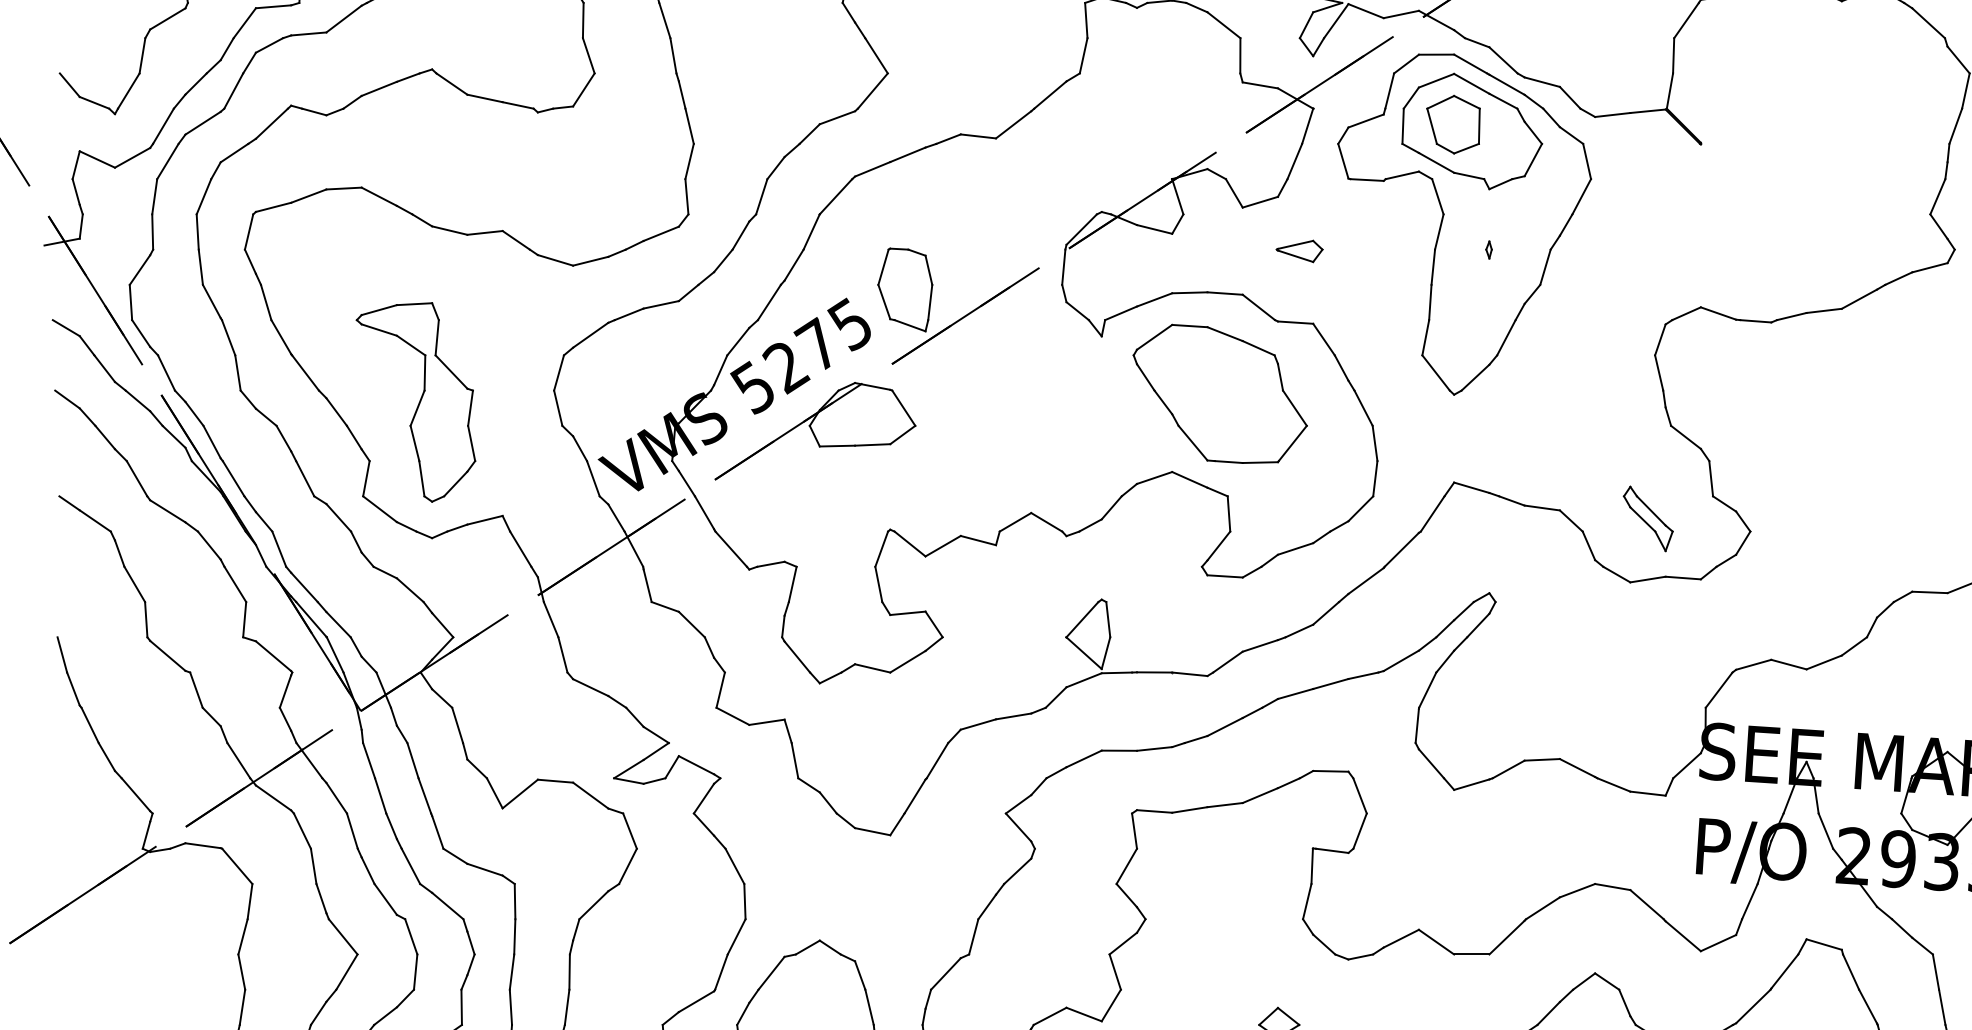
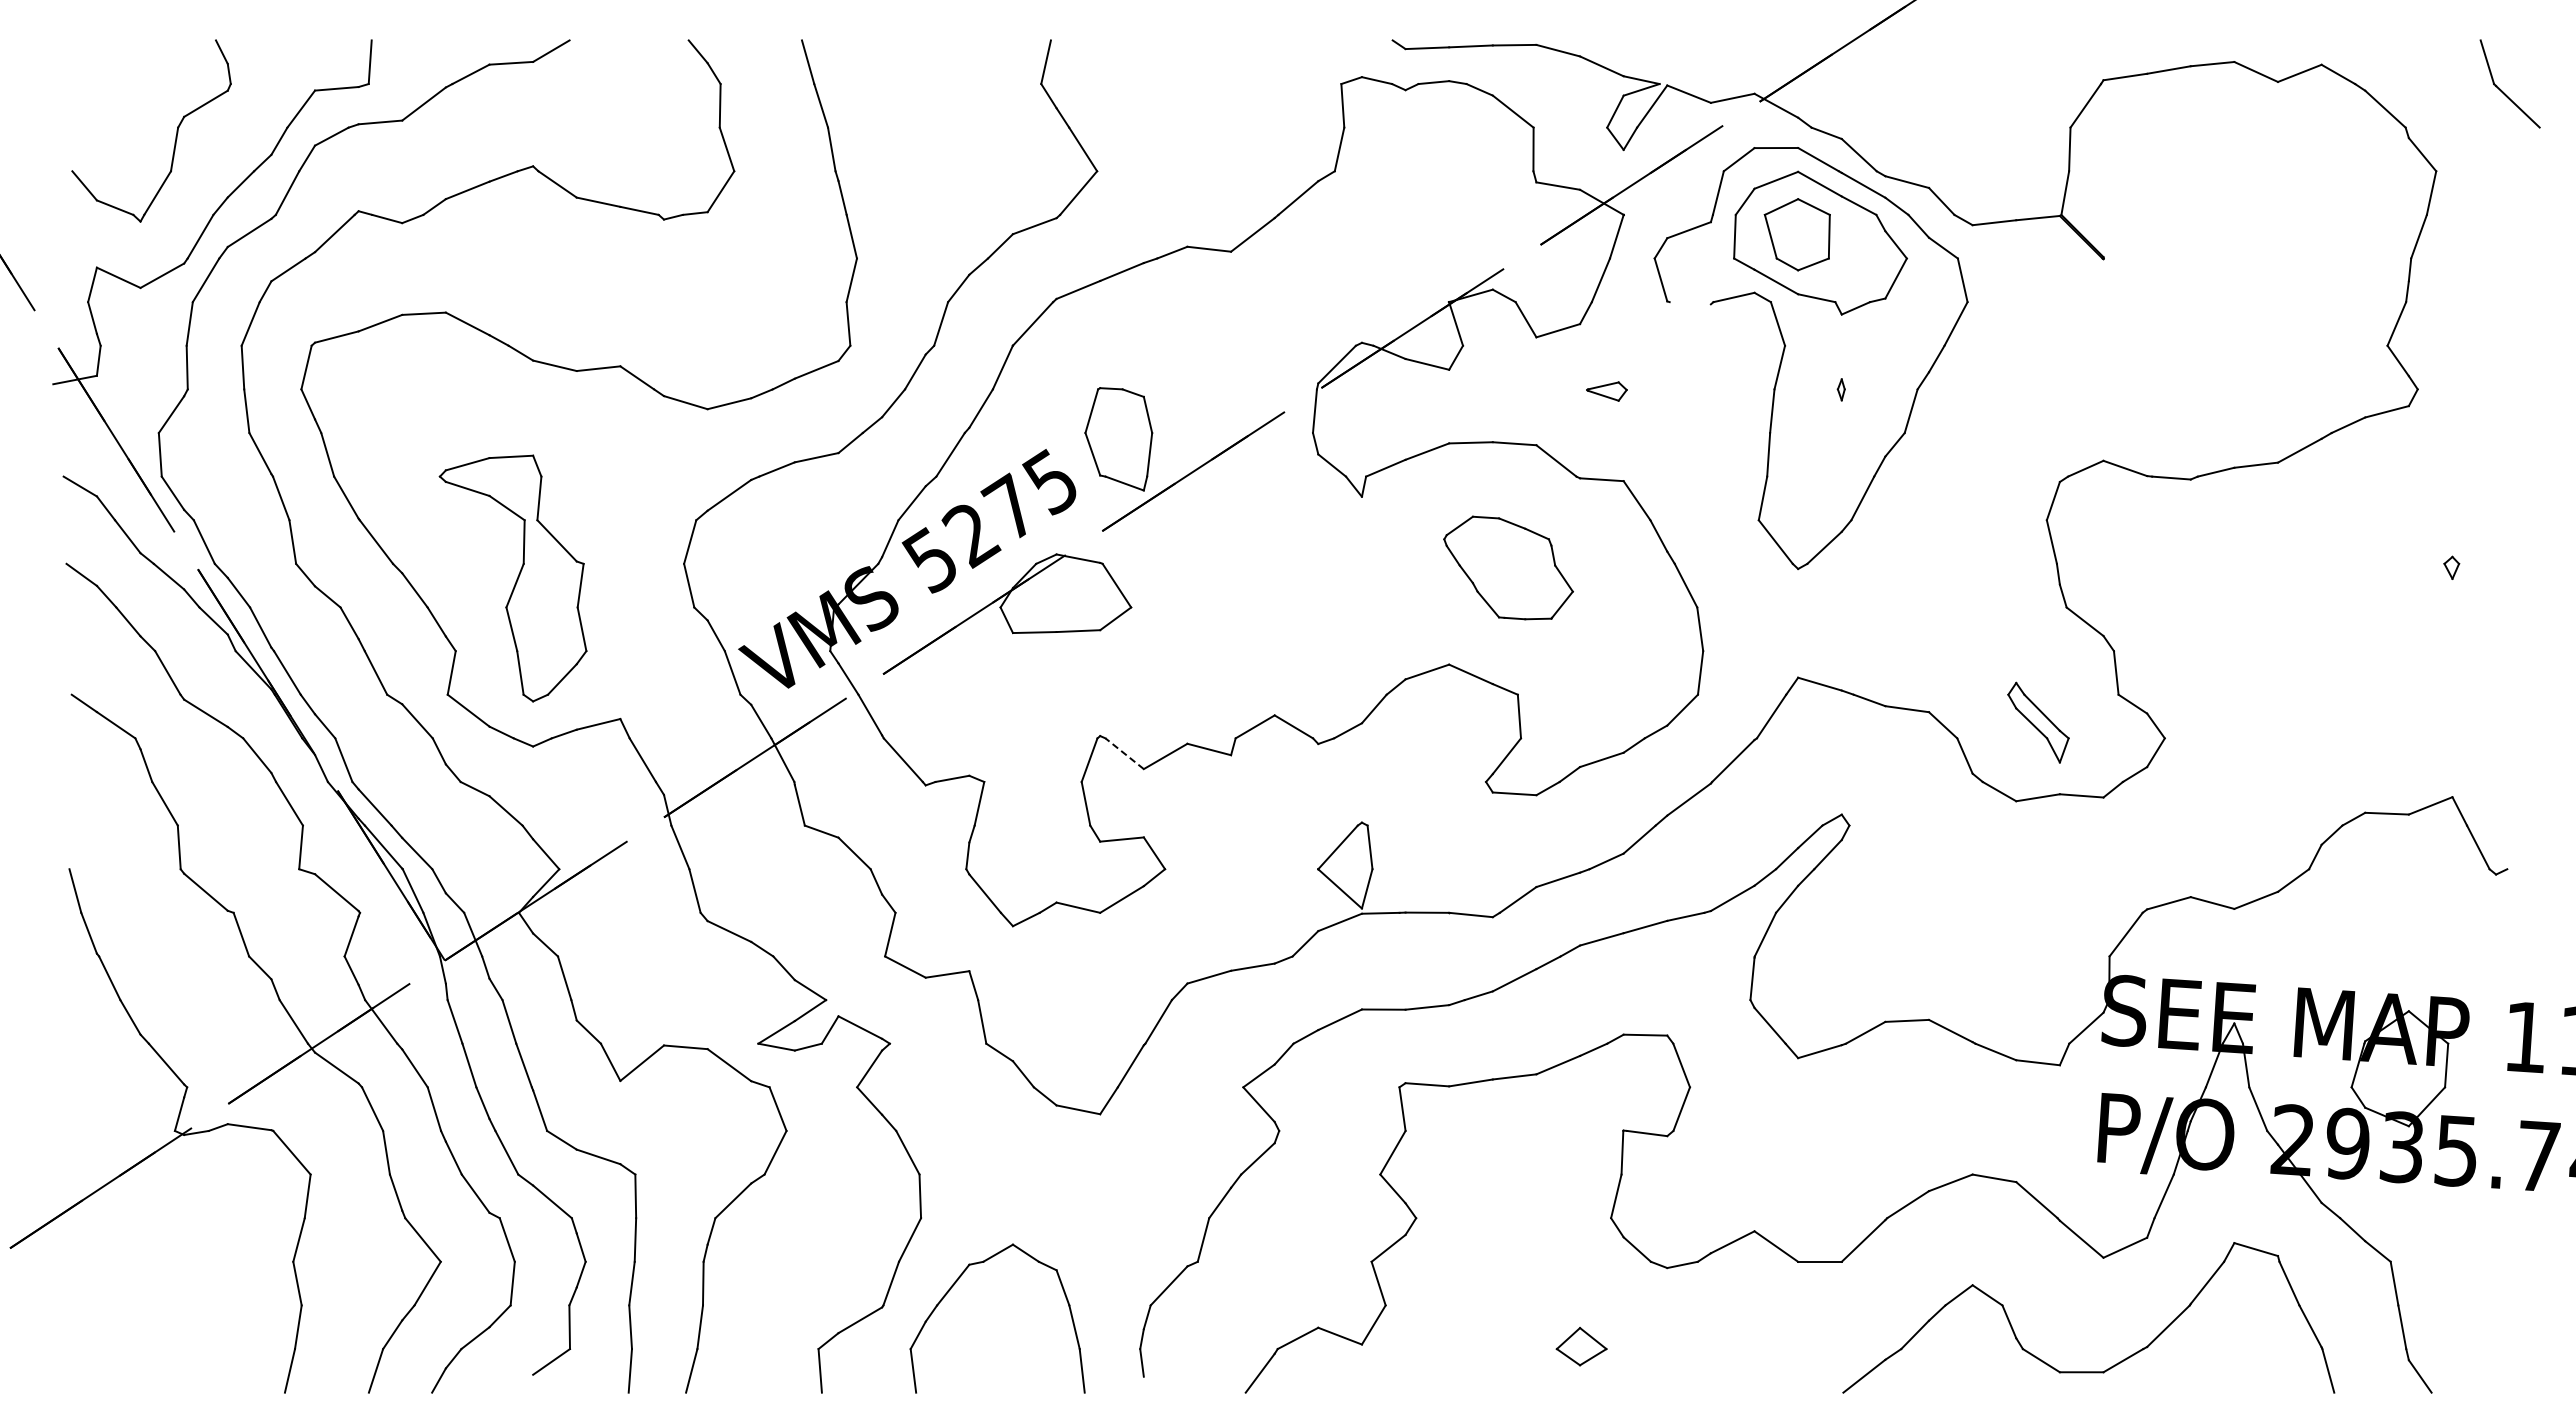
line: (1366, 180) -> (1689, 303), removed
part: (1299, 251) -> (1606, 391), size x0.7
part: (1220, 393) -> (1508, 567), size x0.6
line: (909, 543) -> (1124, 753), solid -> dashed

